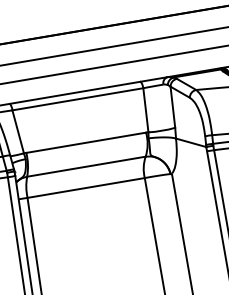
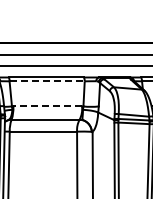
line: (78, 99) -> (47, 81), solid -> dashed
line: (85, 142) -> (47, 106), solid -> dashed

